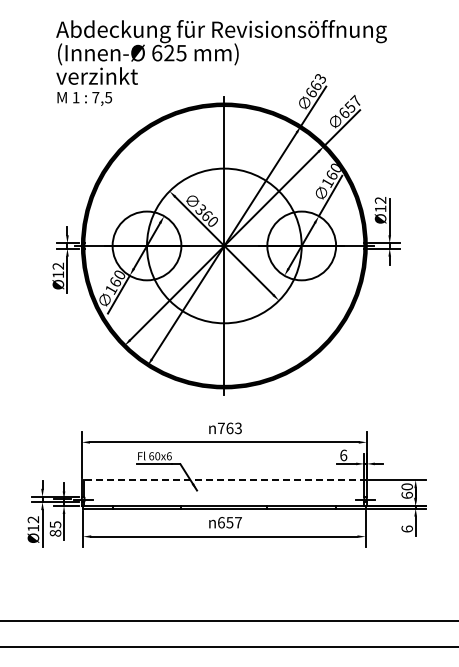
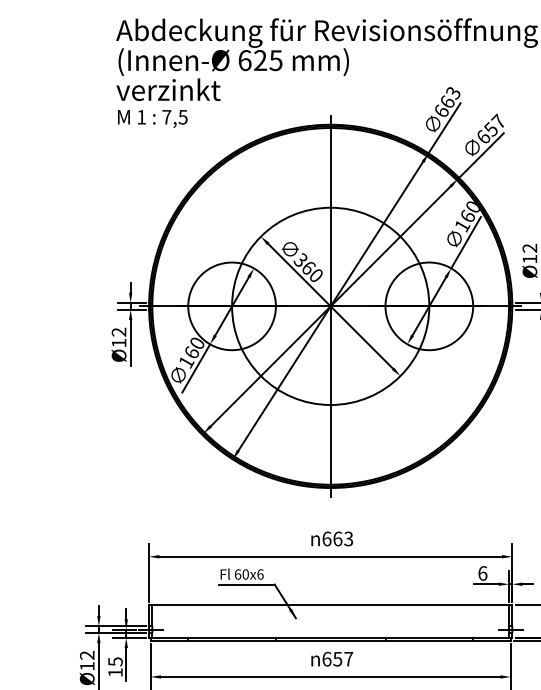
text: (221, 428) -> (327, 539), 763 -> 663
line: (223, 480) -> (329, 605), dashed -> solid
text: (55, 532) -> (115, 671), 85 -> 15

